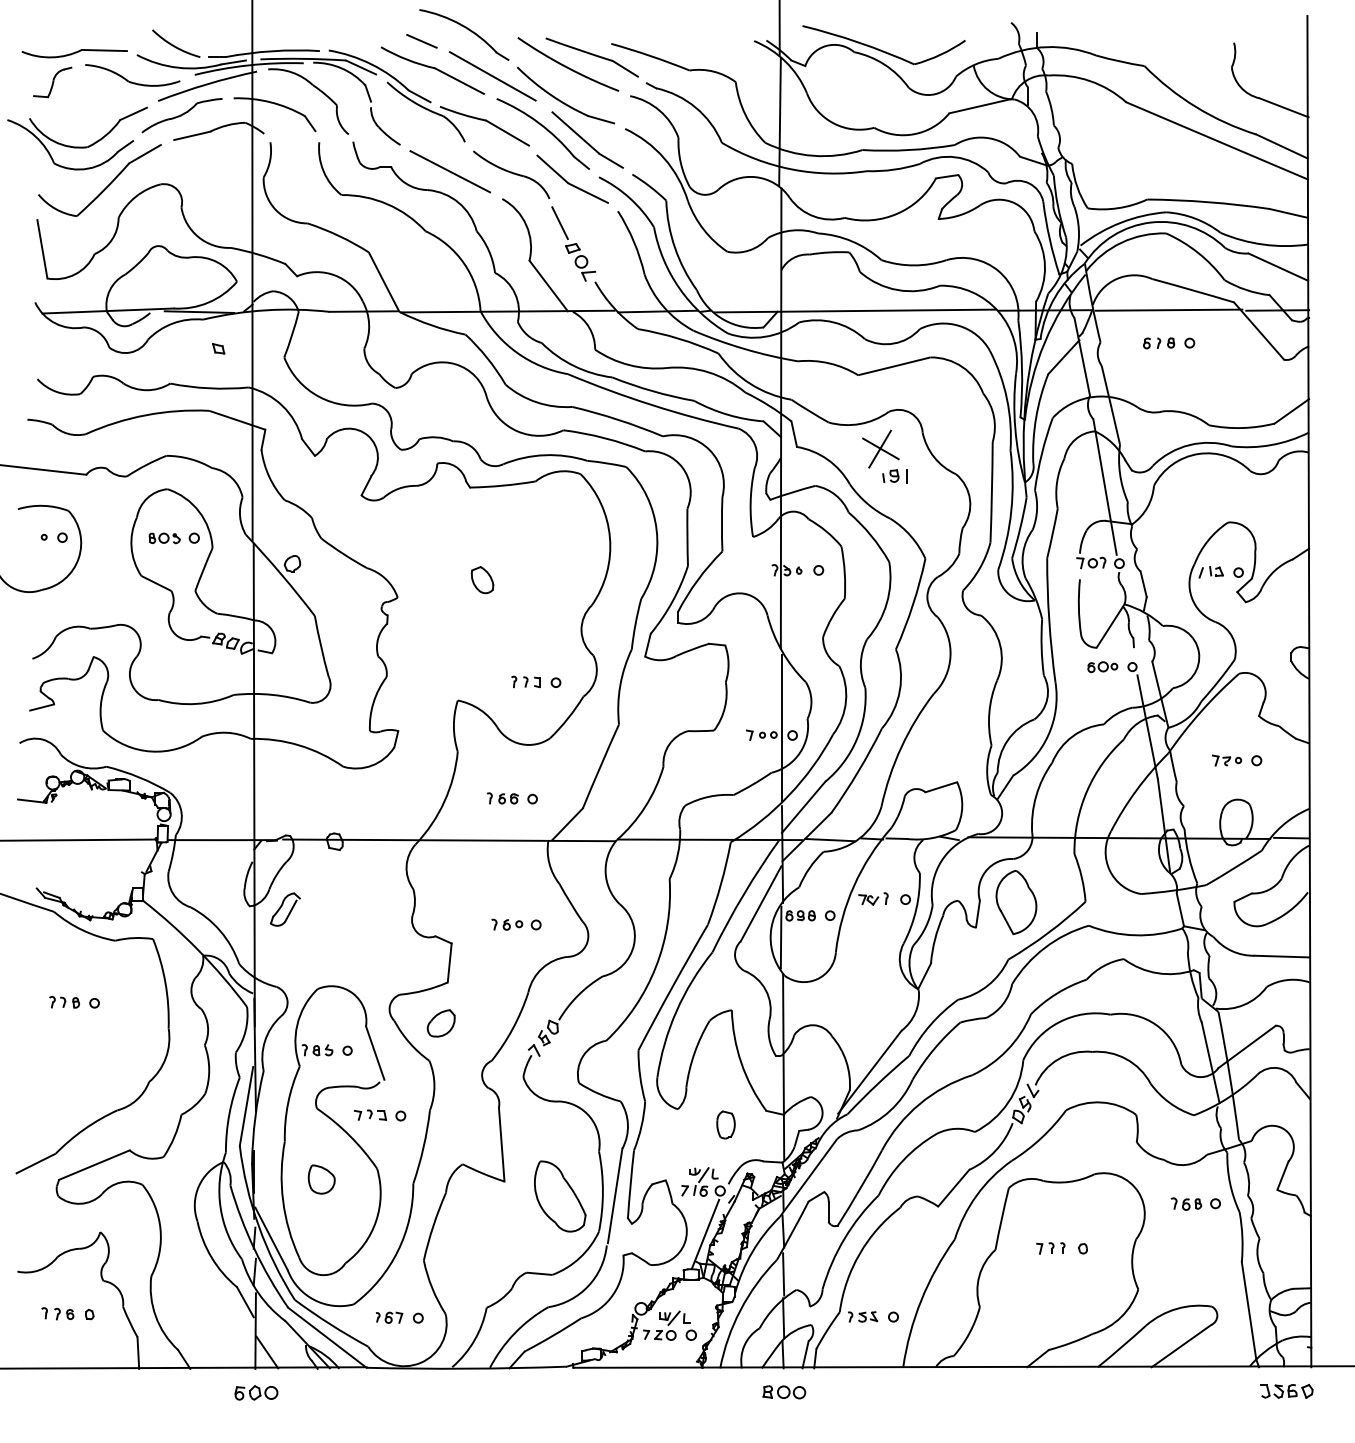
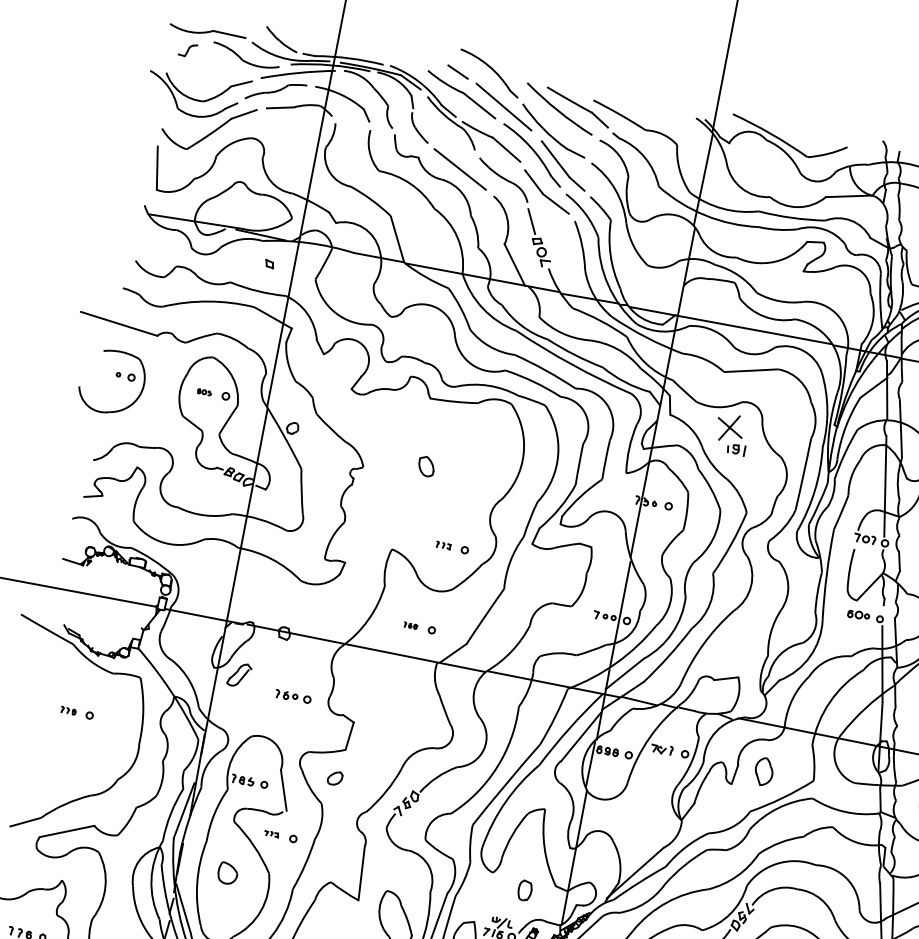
part: (52, 82) -> (187, 50), size x0.6
part: (164, 538) -> (204, 392), size x0.6
part: (525, 681) -> (443, 545), size x0.7
part: (502, 798) -> (410, 625), size x0.6
part: (1016, 902) -> (764, 771), size x0.6
part: (516, 924) -> (293, 696), moved
part: (64, 1002) -> (68, 710), size x0.7
part: (440, 1023) -> (334, 778), size x0.7
part: (370, 1114) -> (271, 833), size x0.6

